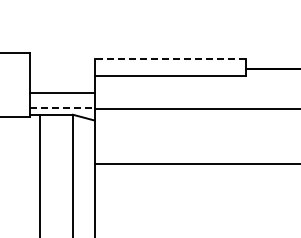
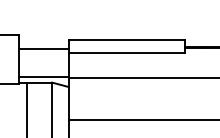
line: (170, 59) -> (127, 40), dashed -> solid
line: (61, 93) -> (43, 49), moved
line: (62, 107) -> (44, 77), dashed -> solid

